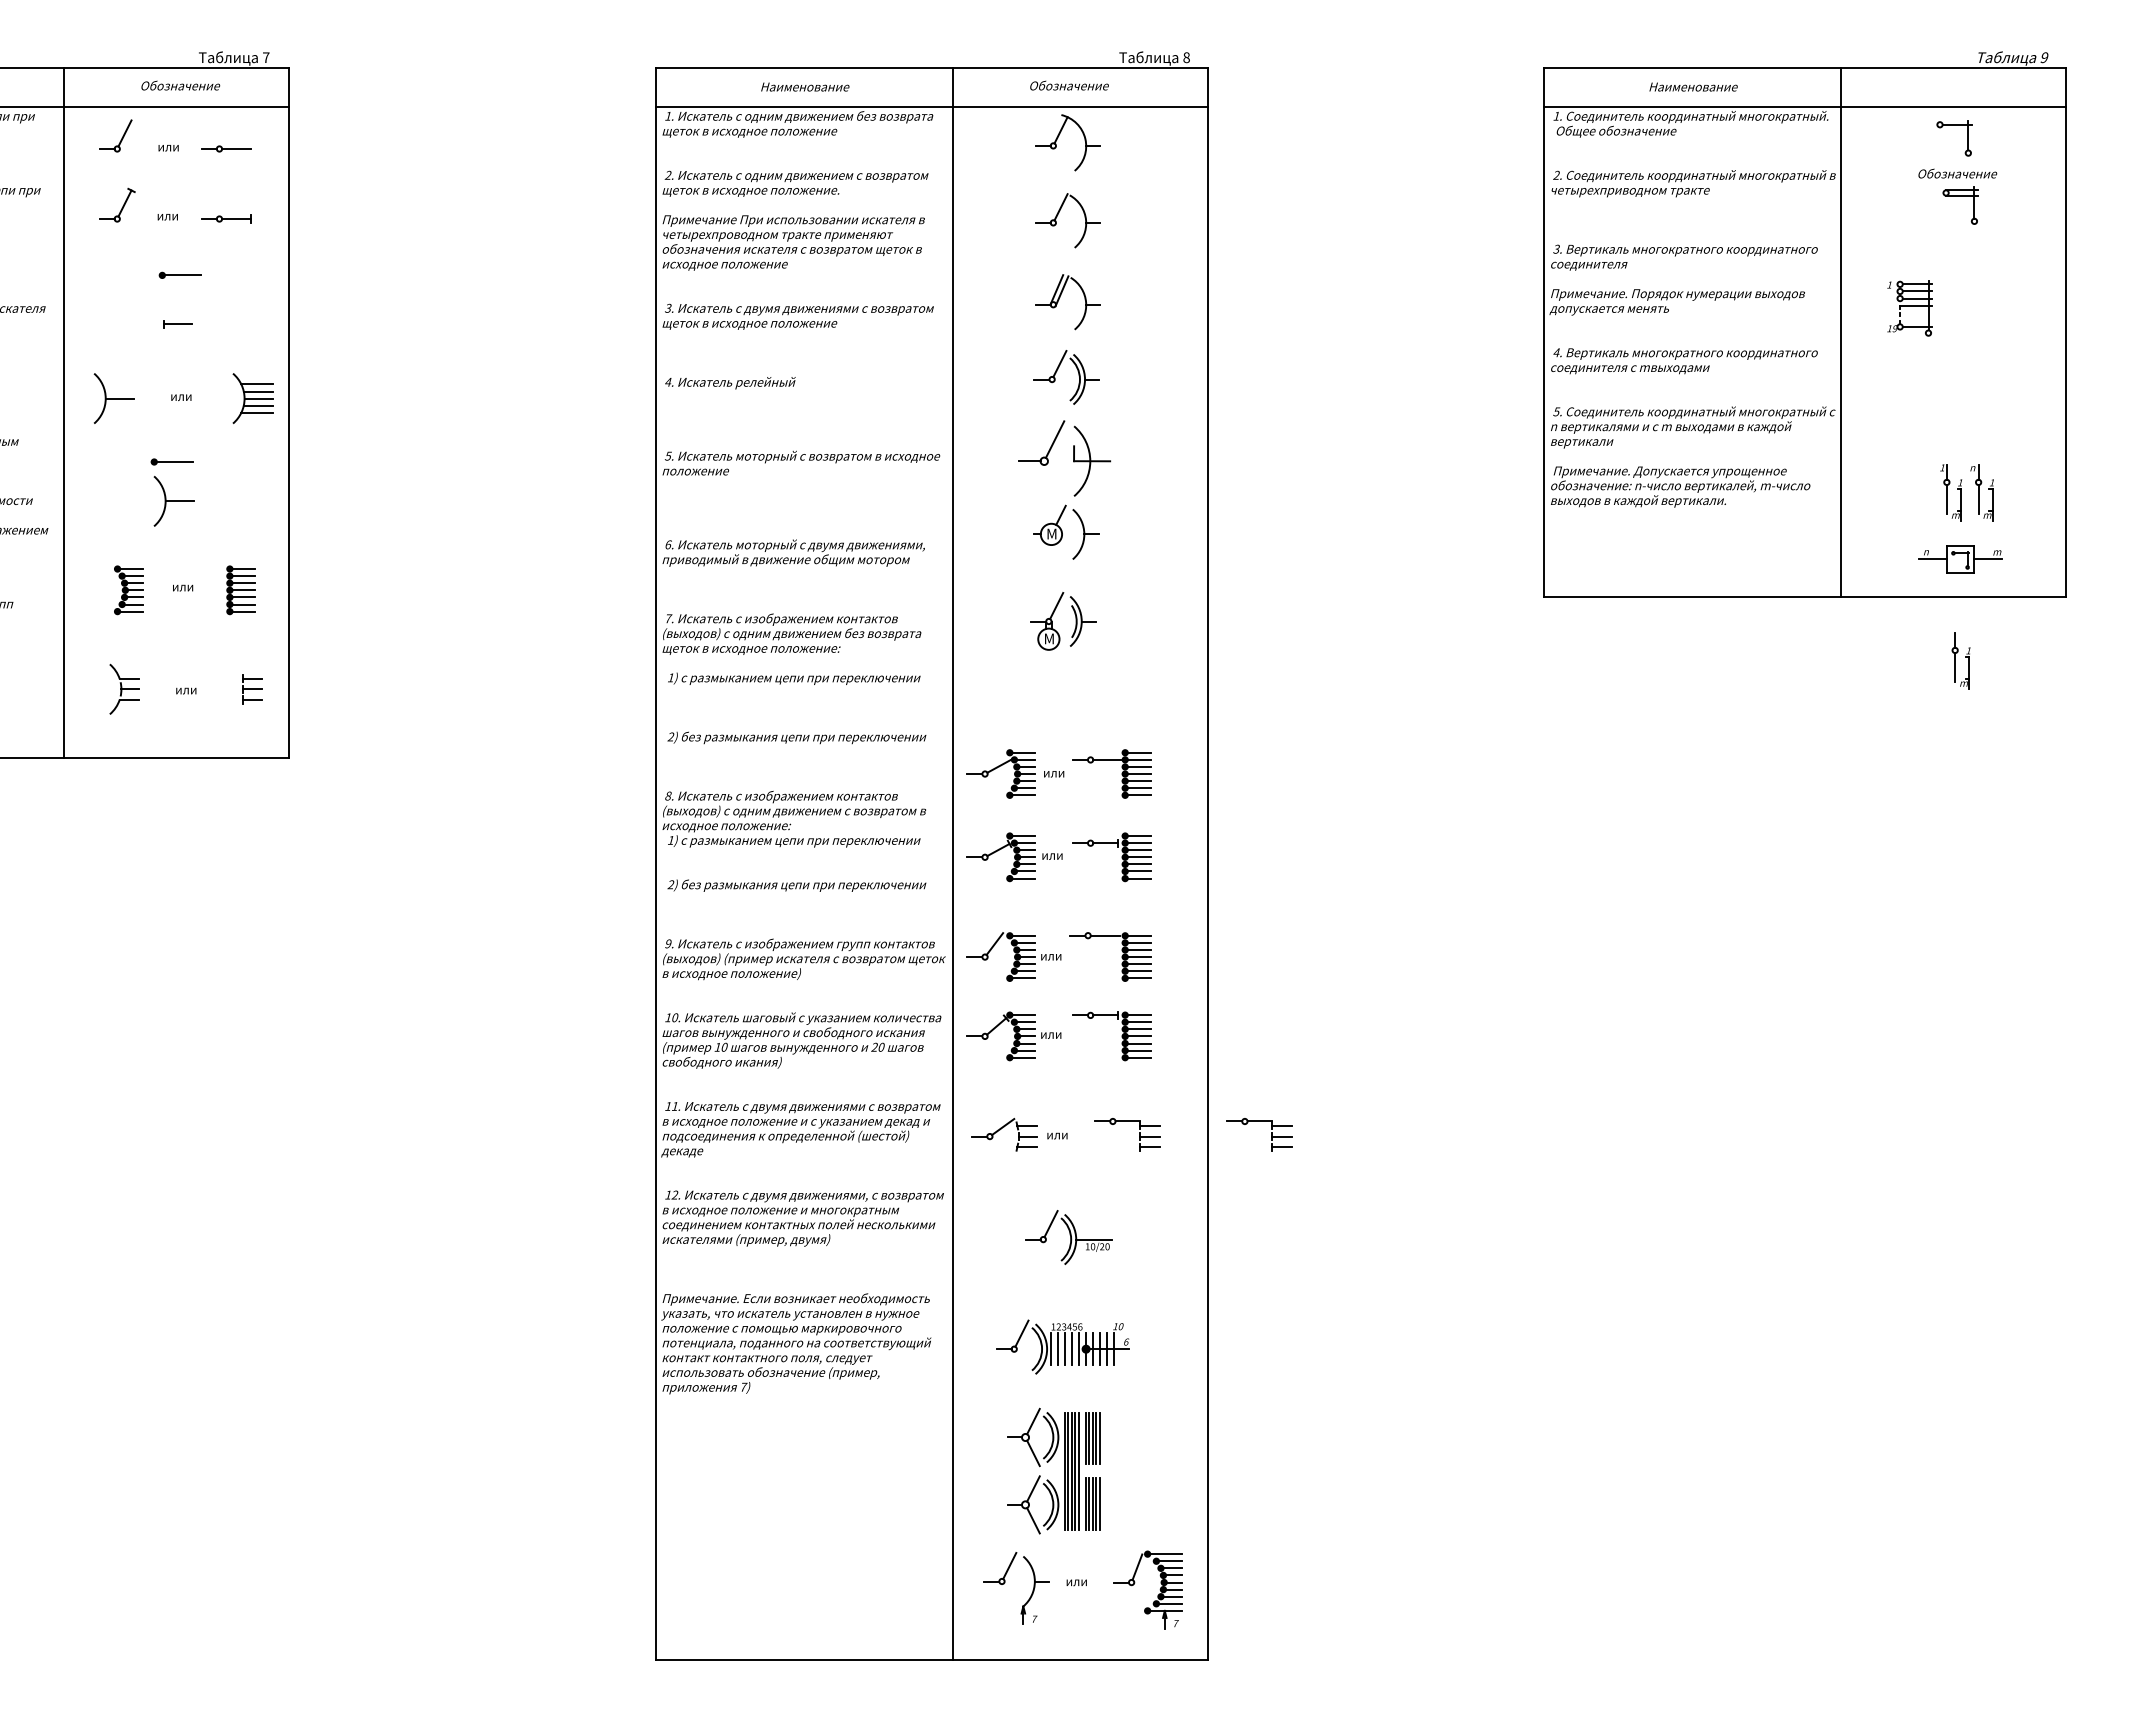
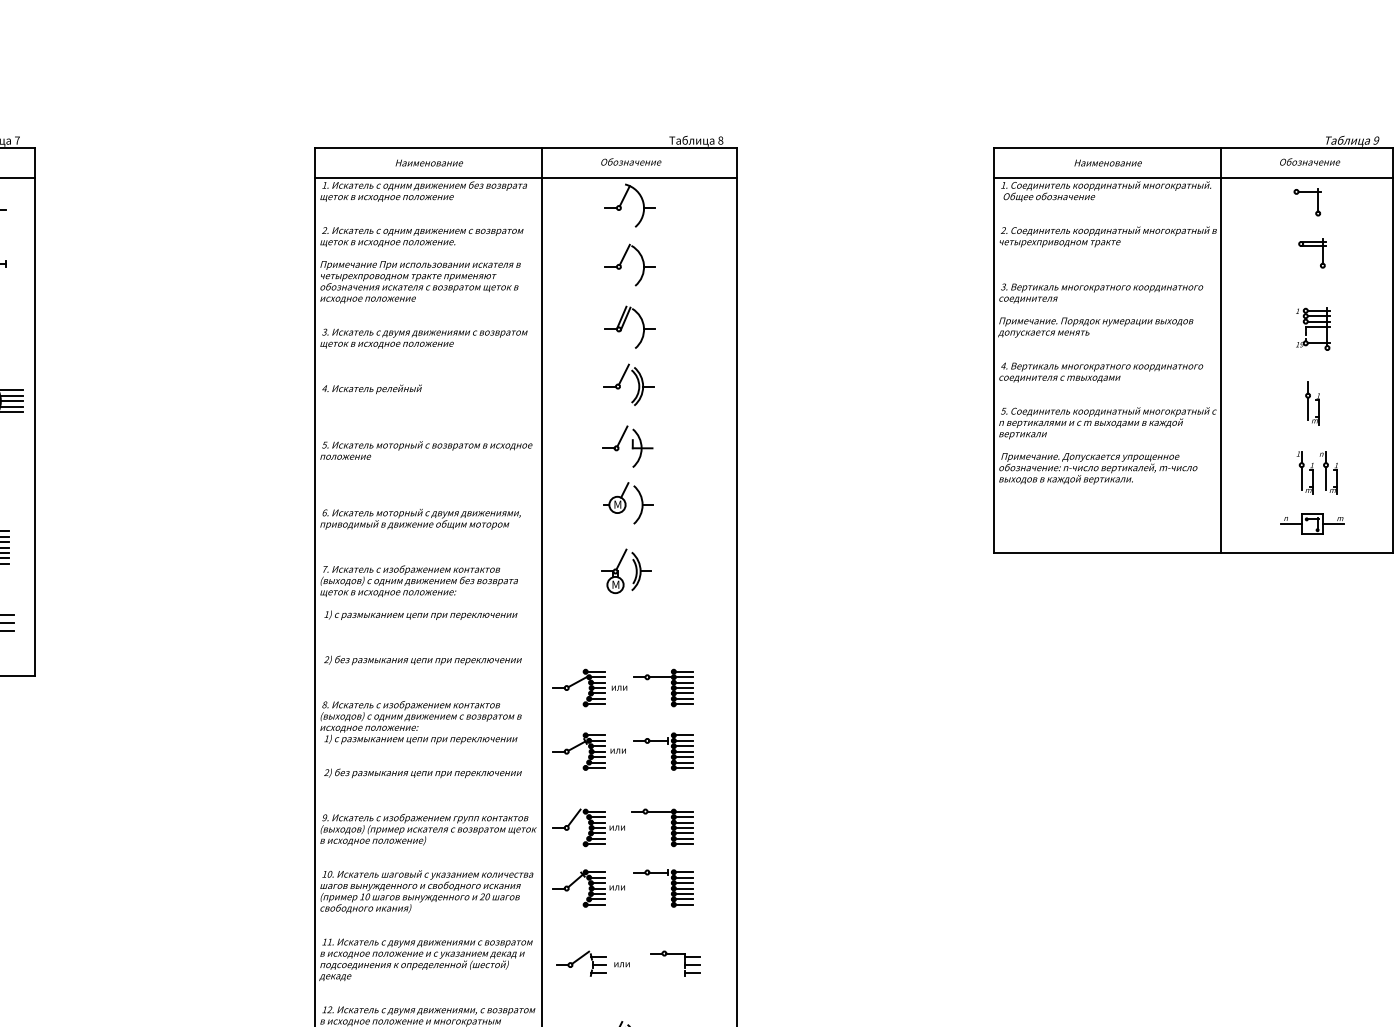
text: (1957, 173) -> (1309, 161), moved
part: (1909, 308) -> (1312, 329), moved
part: (1064, 457) -> (627, 446), size x0.71
part: (1960, 660) -> (1312, 403), moved
part: (1271, 1134) -> (785, 963), removed

